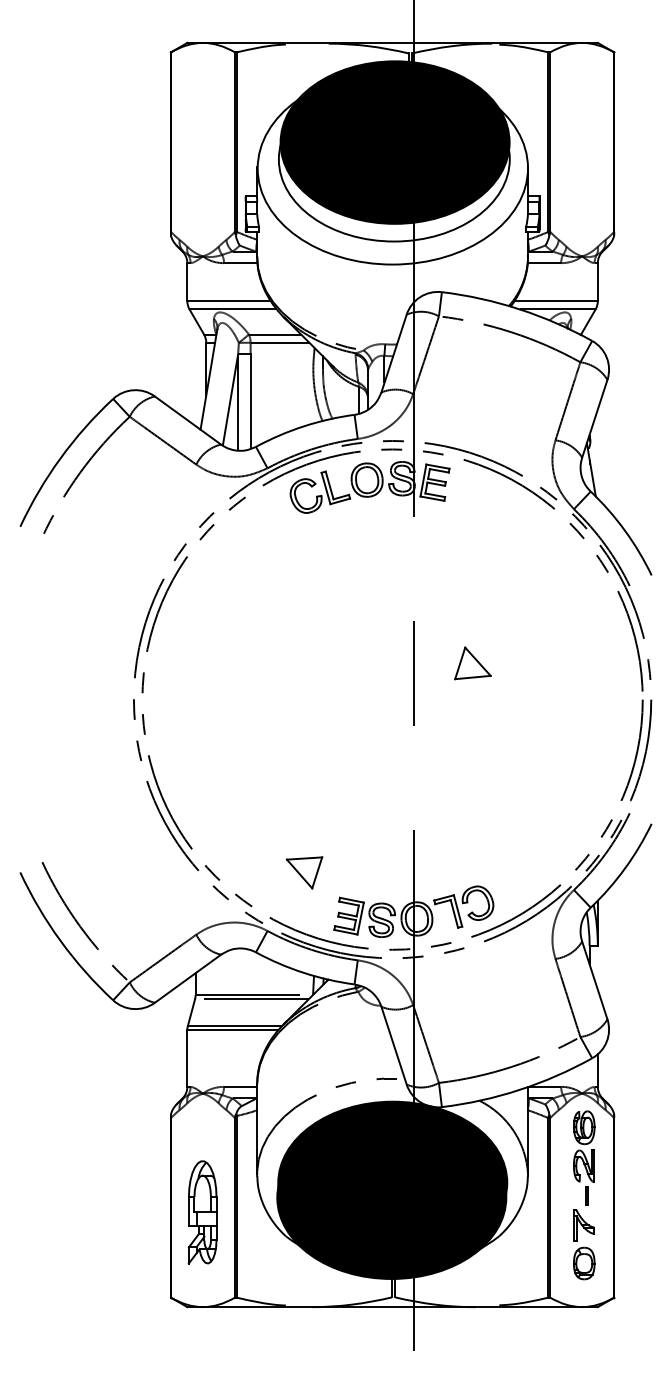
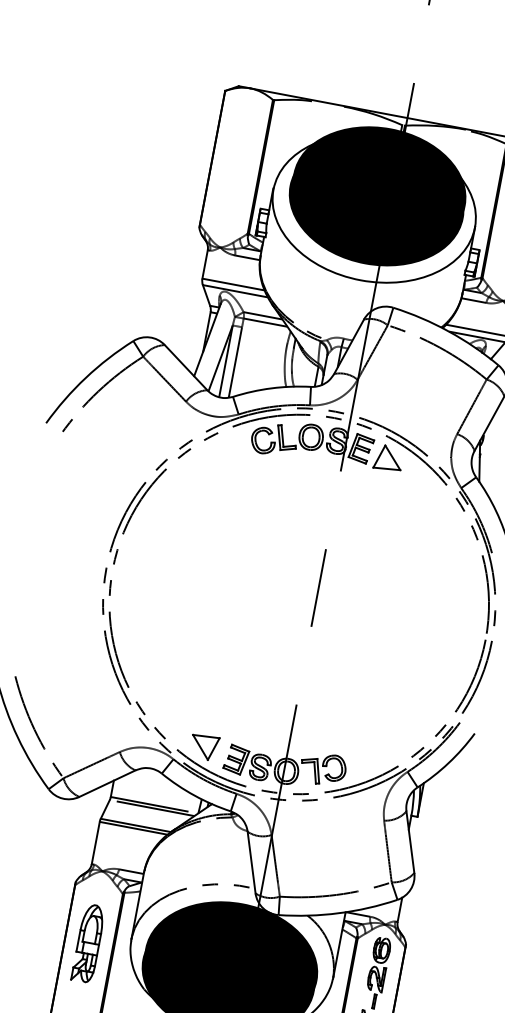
fill: (393, 159) -> (375, 202), added
part: (472, 663) -> (388, 458), moved
part: (304, 872) -> (204, 746), moved
part: (202, 1212) -> (88, 943), moved

